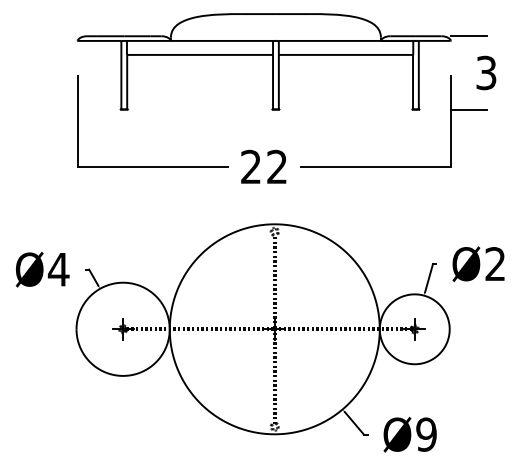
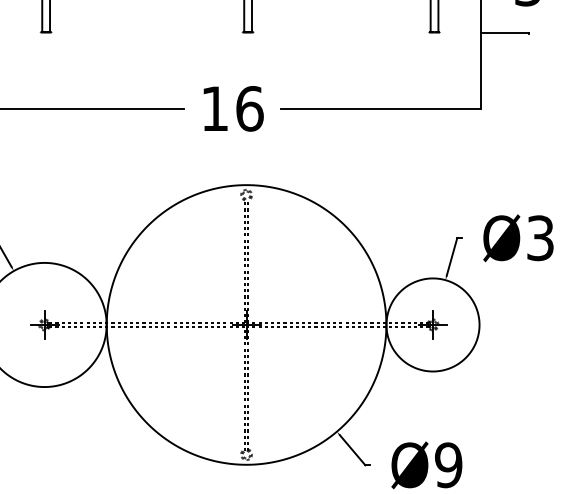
text: (264, 166) -> (232, 108), 22 -> 16
text: (495, 264) -> (540, 238), Ø2 -> Ø3

